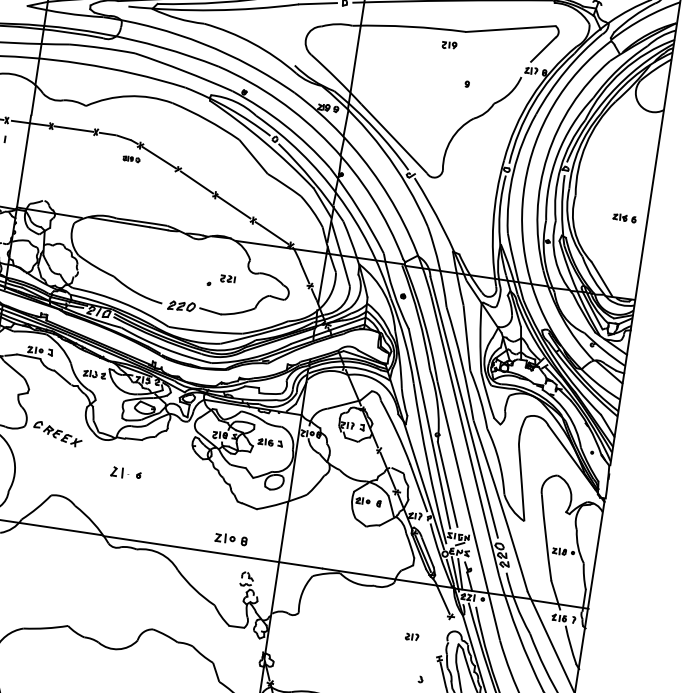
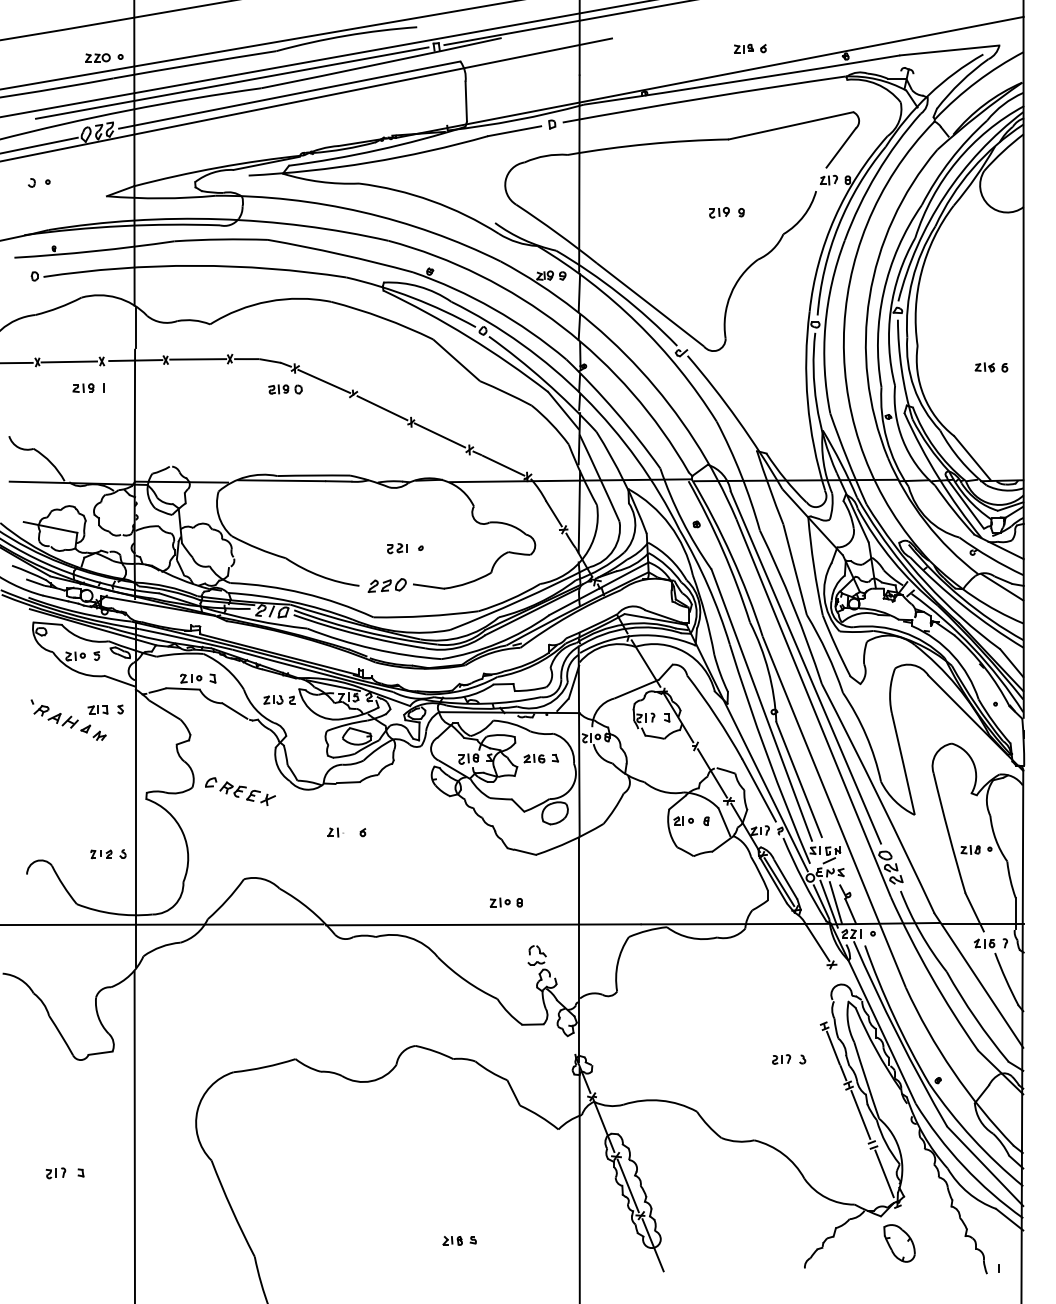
part: (449, 45) -> (719, 212), moved
part: (131, 159) -> (285, 389), size x1.43
part: (227, 279) -> (397, 548), moved
part: (119, 472) -> (335, 832), size x0.62
part: (230, 539) -> (505, 902), size x0.71
part: (412, 636) -> (781, 1059), moved

